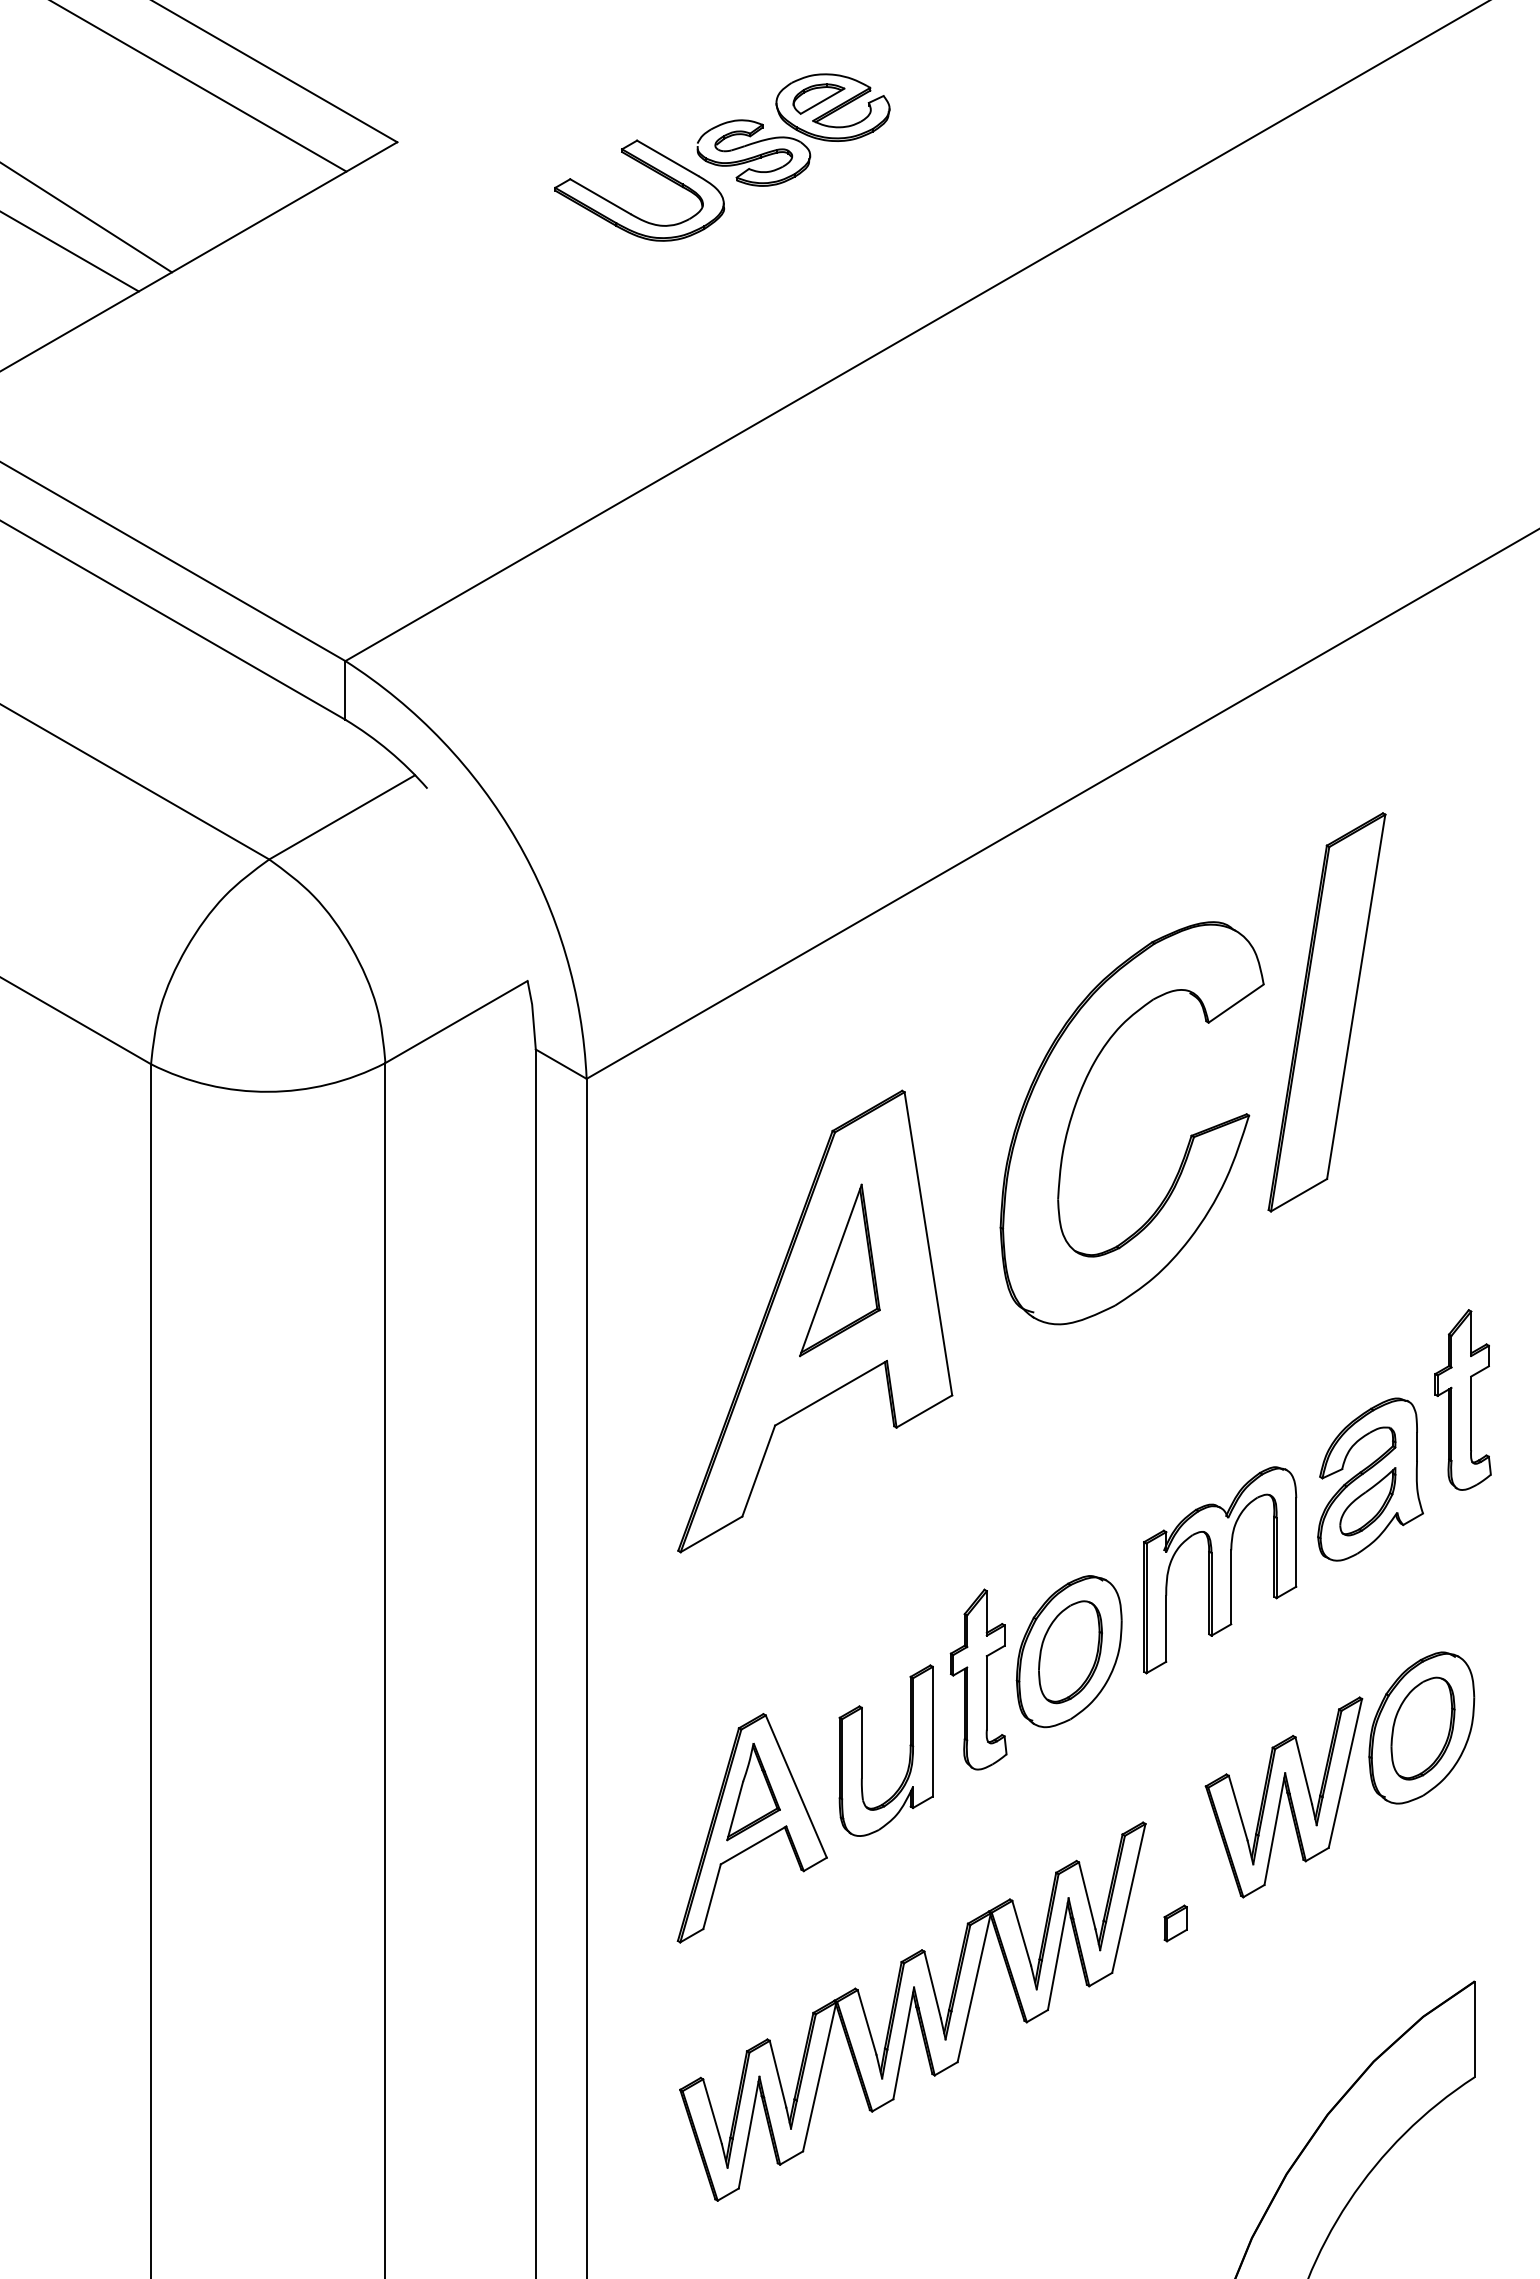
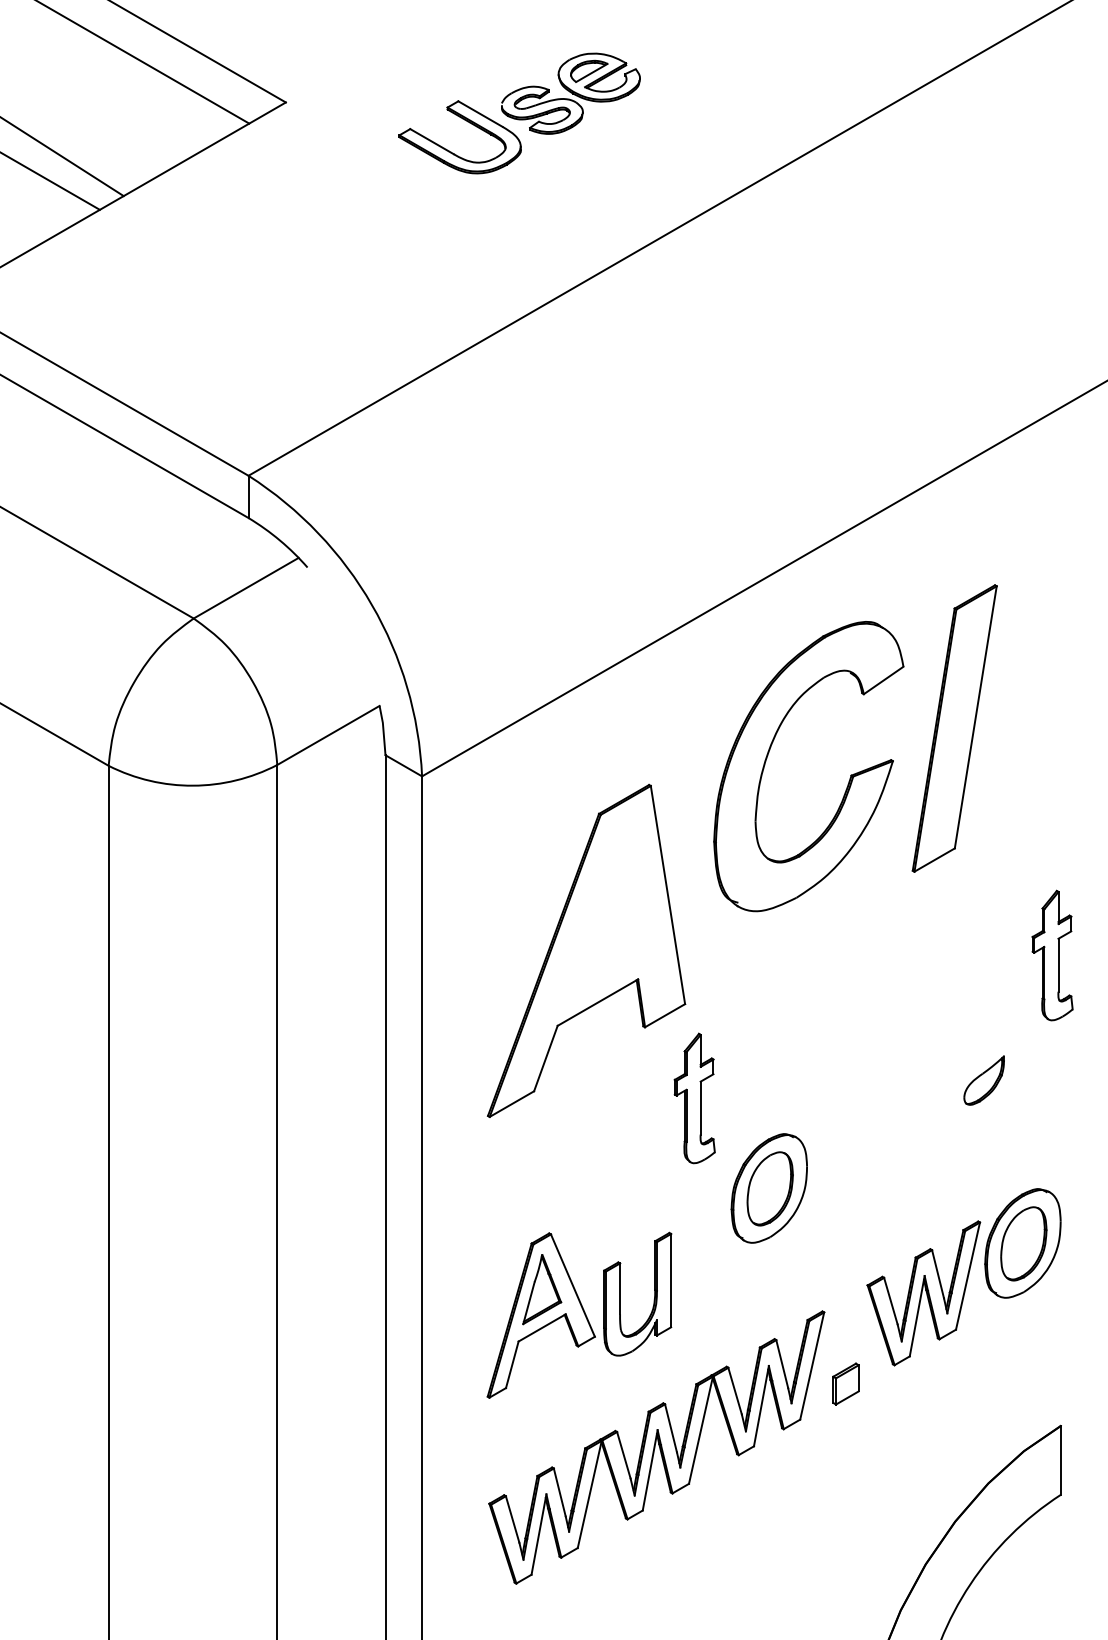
part: (1078, 1100) -> (770, 750), moved
part: (839, 1270) -> (604, 914), removed
part: (1462, 1399) -> (1052, 955), moved
part: (1370, 1479) -> (986, 1064), removed
part: (1220, 1570) -> (878, 1130), removed
part: (978, 1679) -> (694, 1098), moved
part: (862, 1750) -> (620, 1294), moved
part: (1175, 1923) -> (845, 1384), size x1.6

